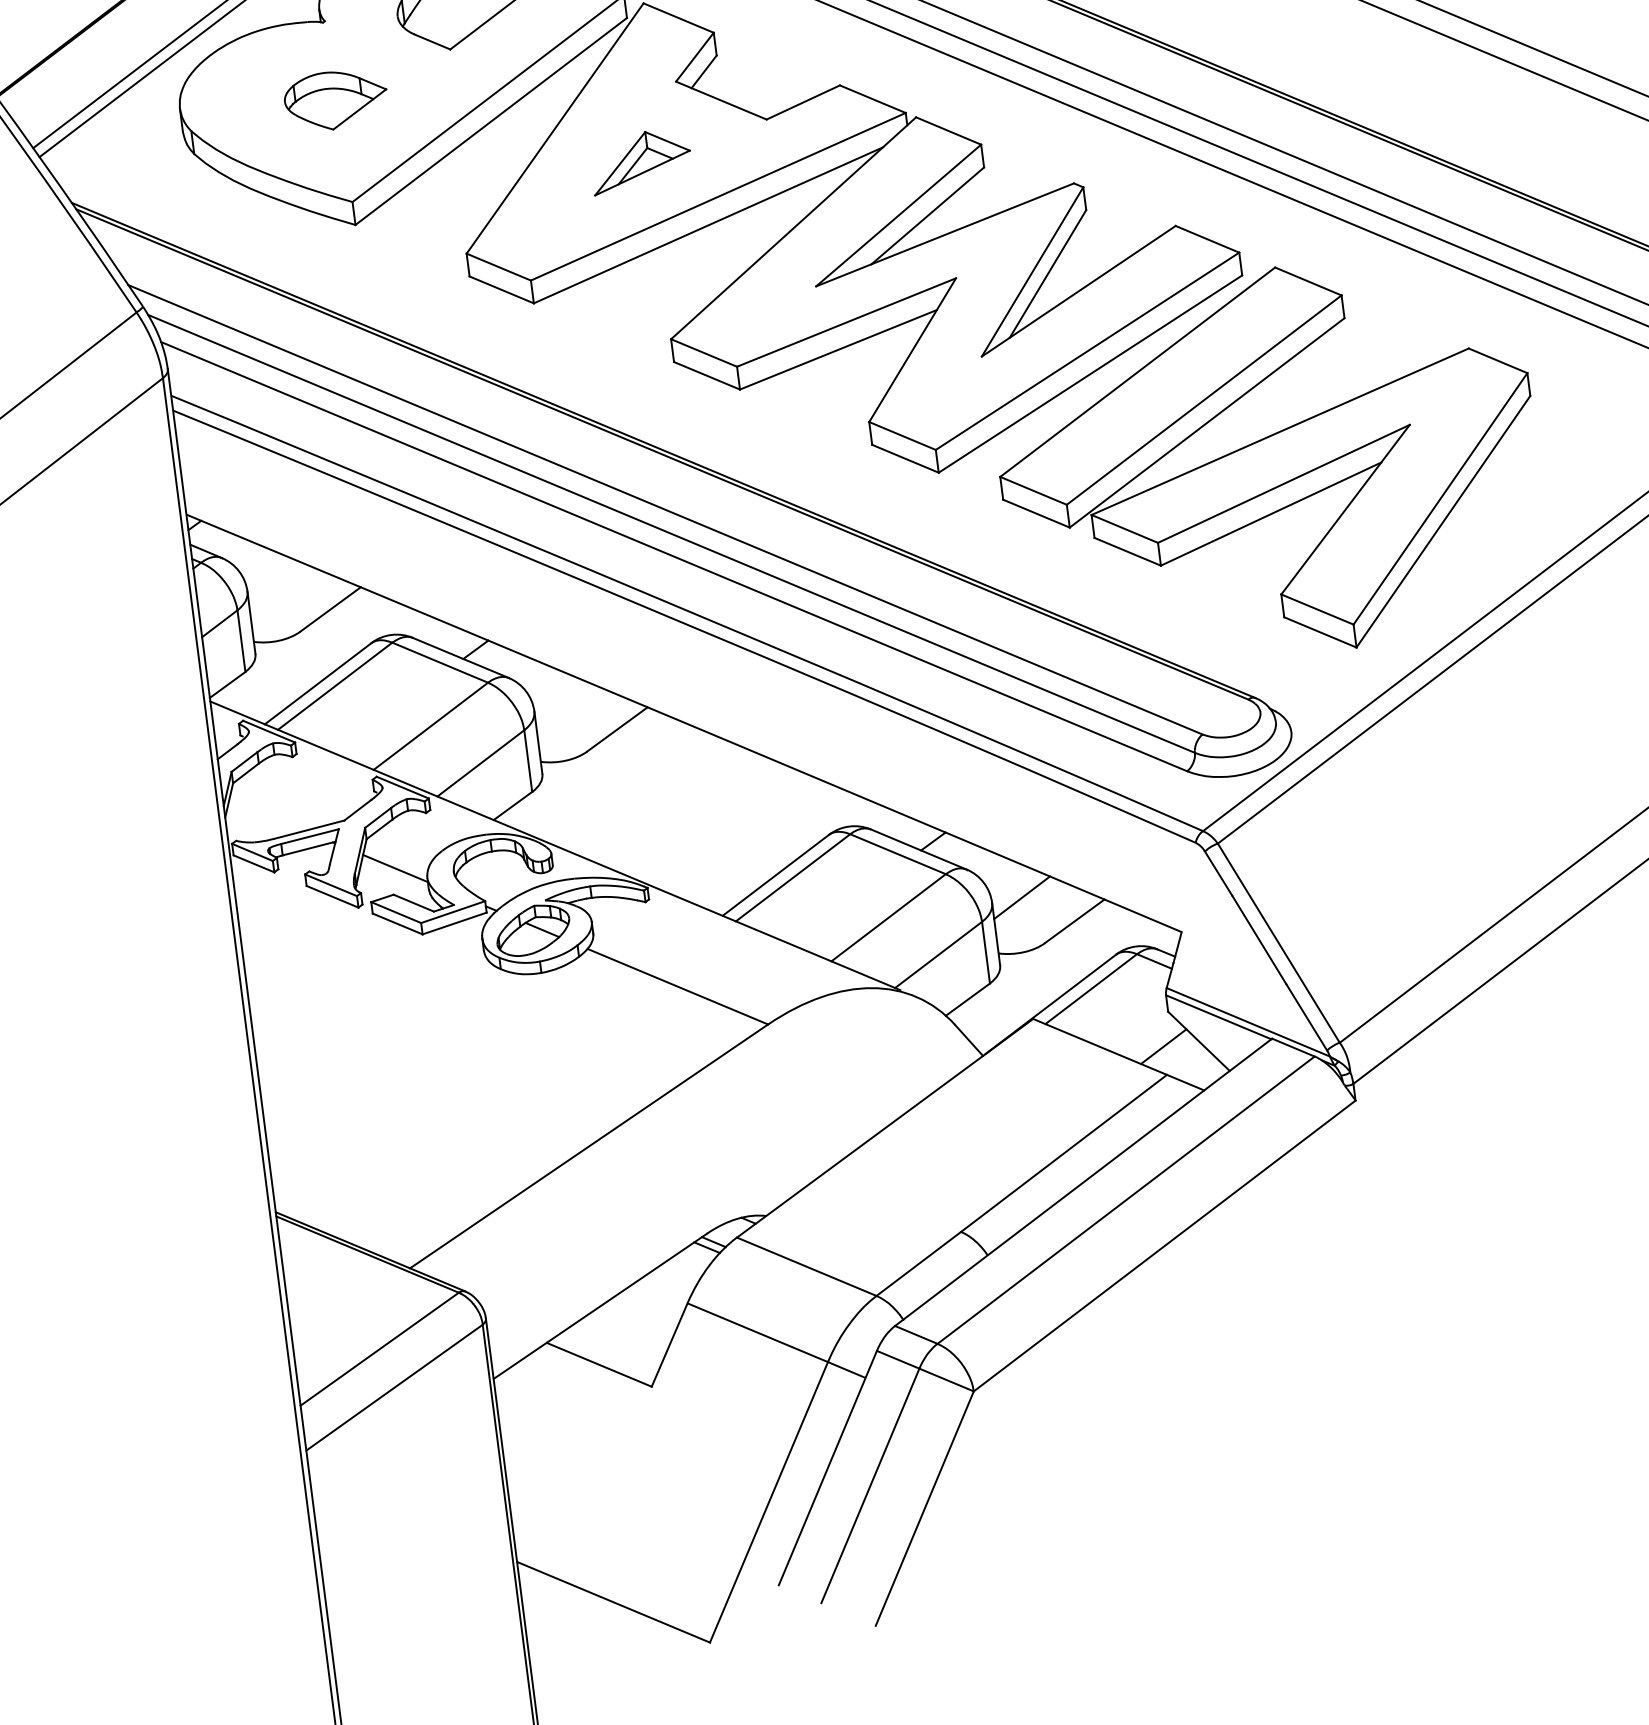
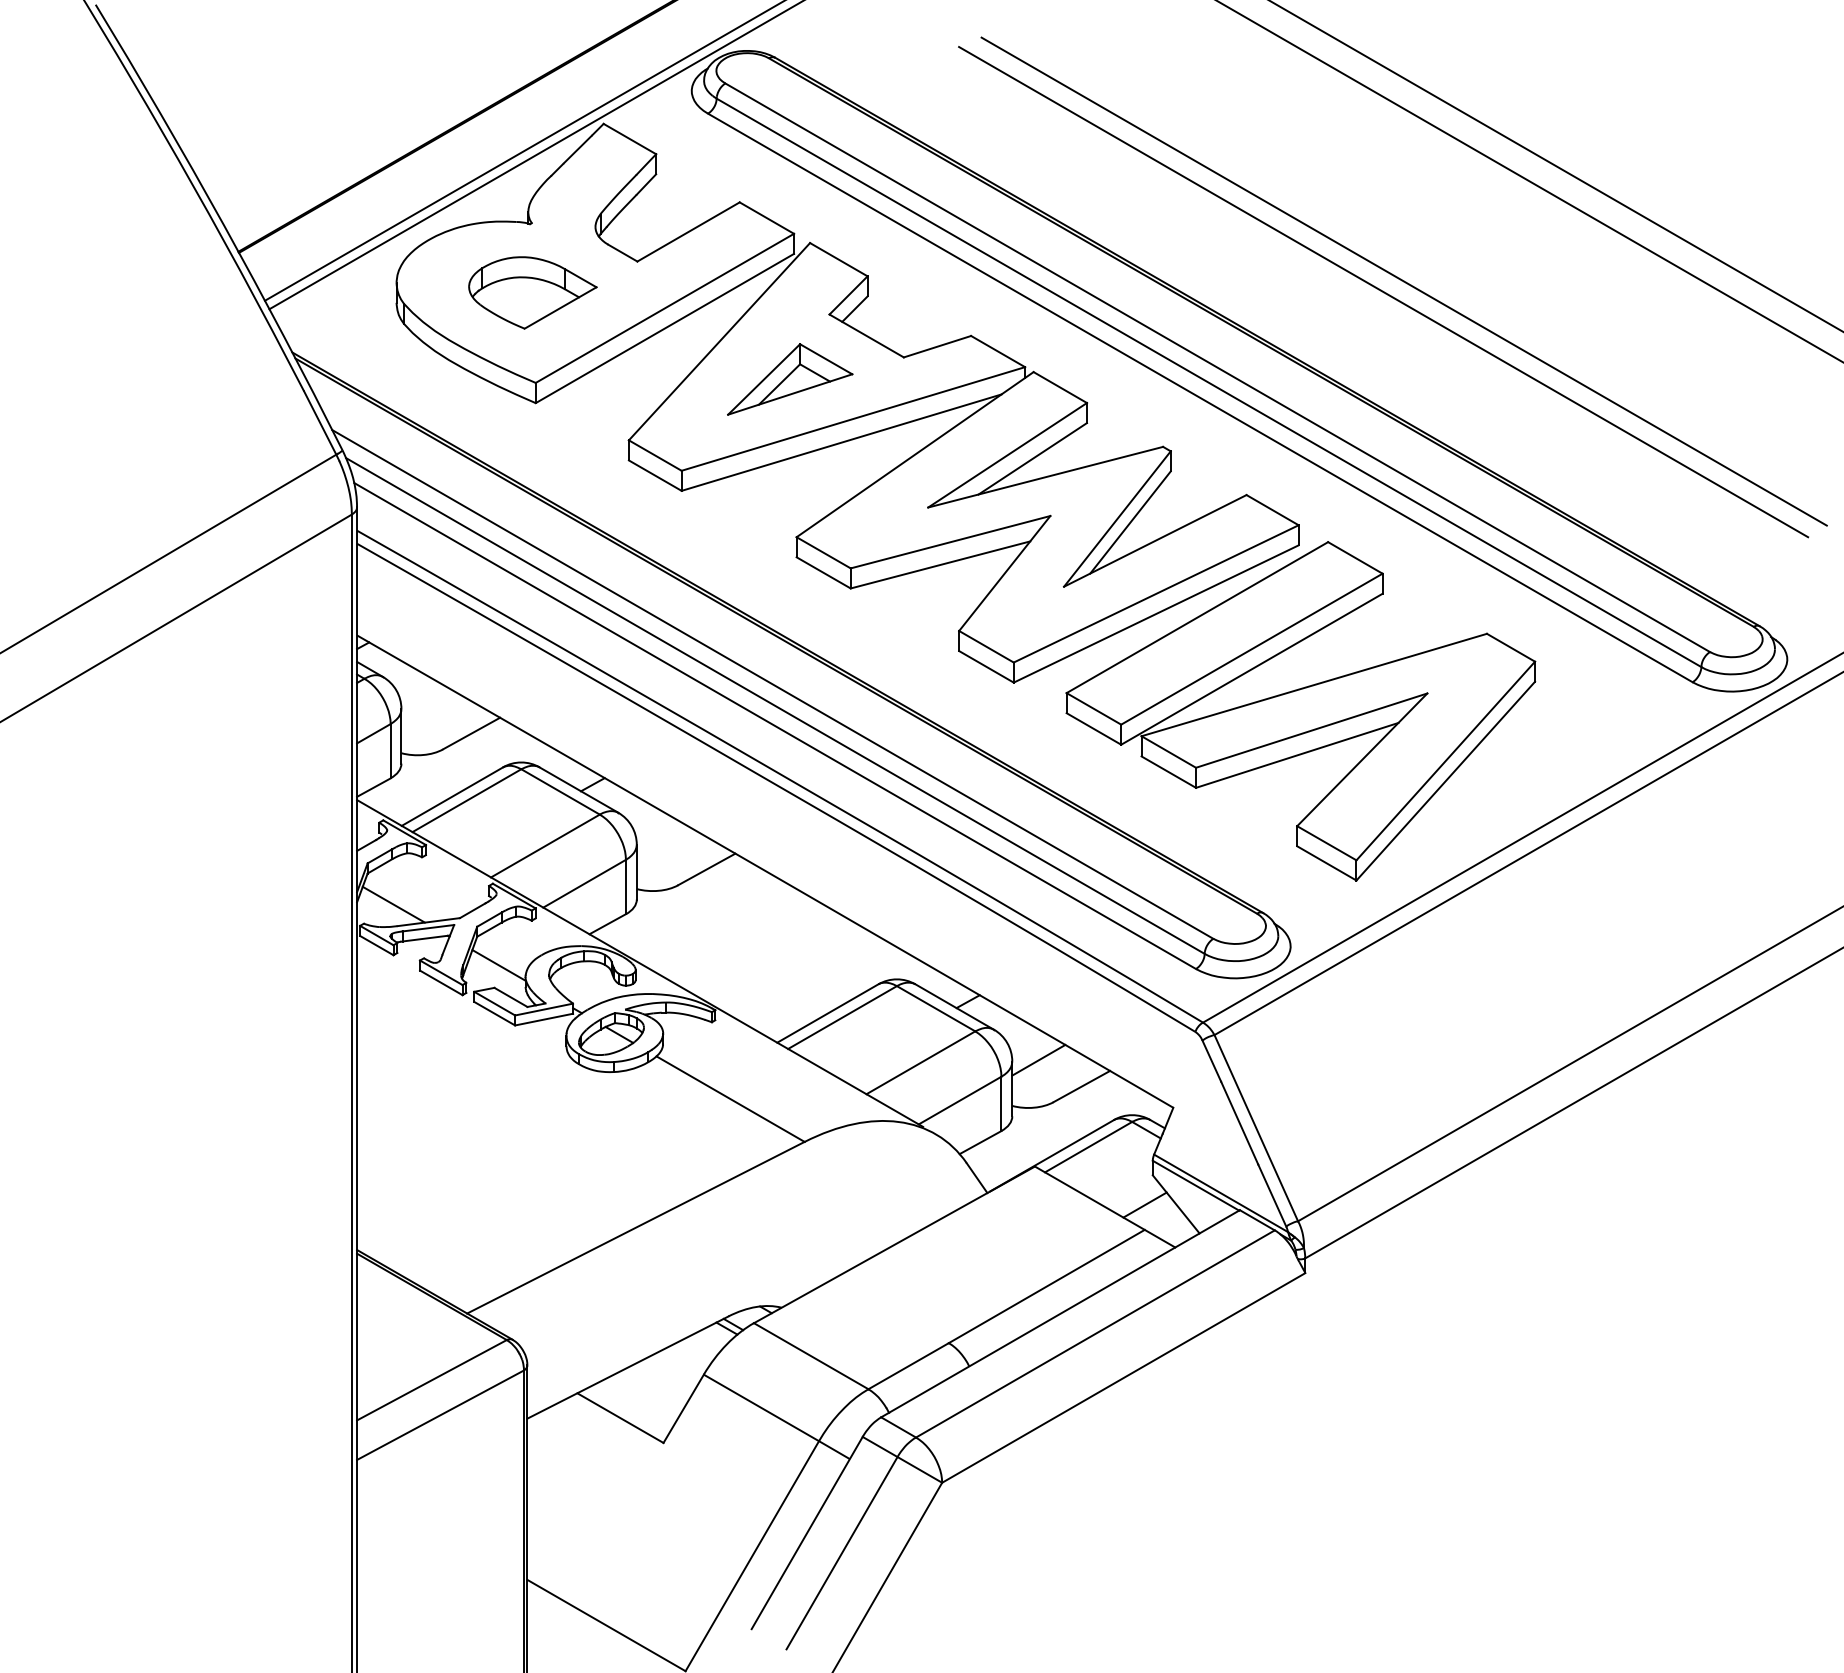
part: (335, 99) -> (532, 292), size x1.43
part: (641, 161) -> (790, 379), size x1.43
line: (266, 814) -> (393, 904), added

